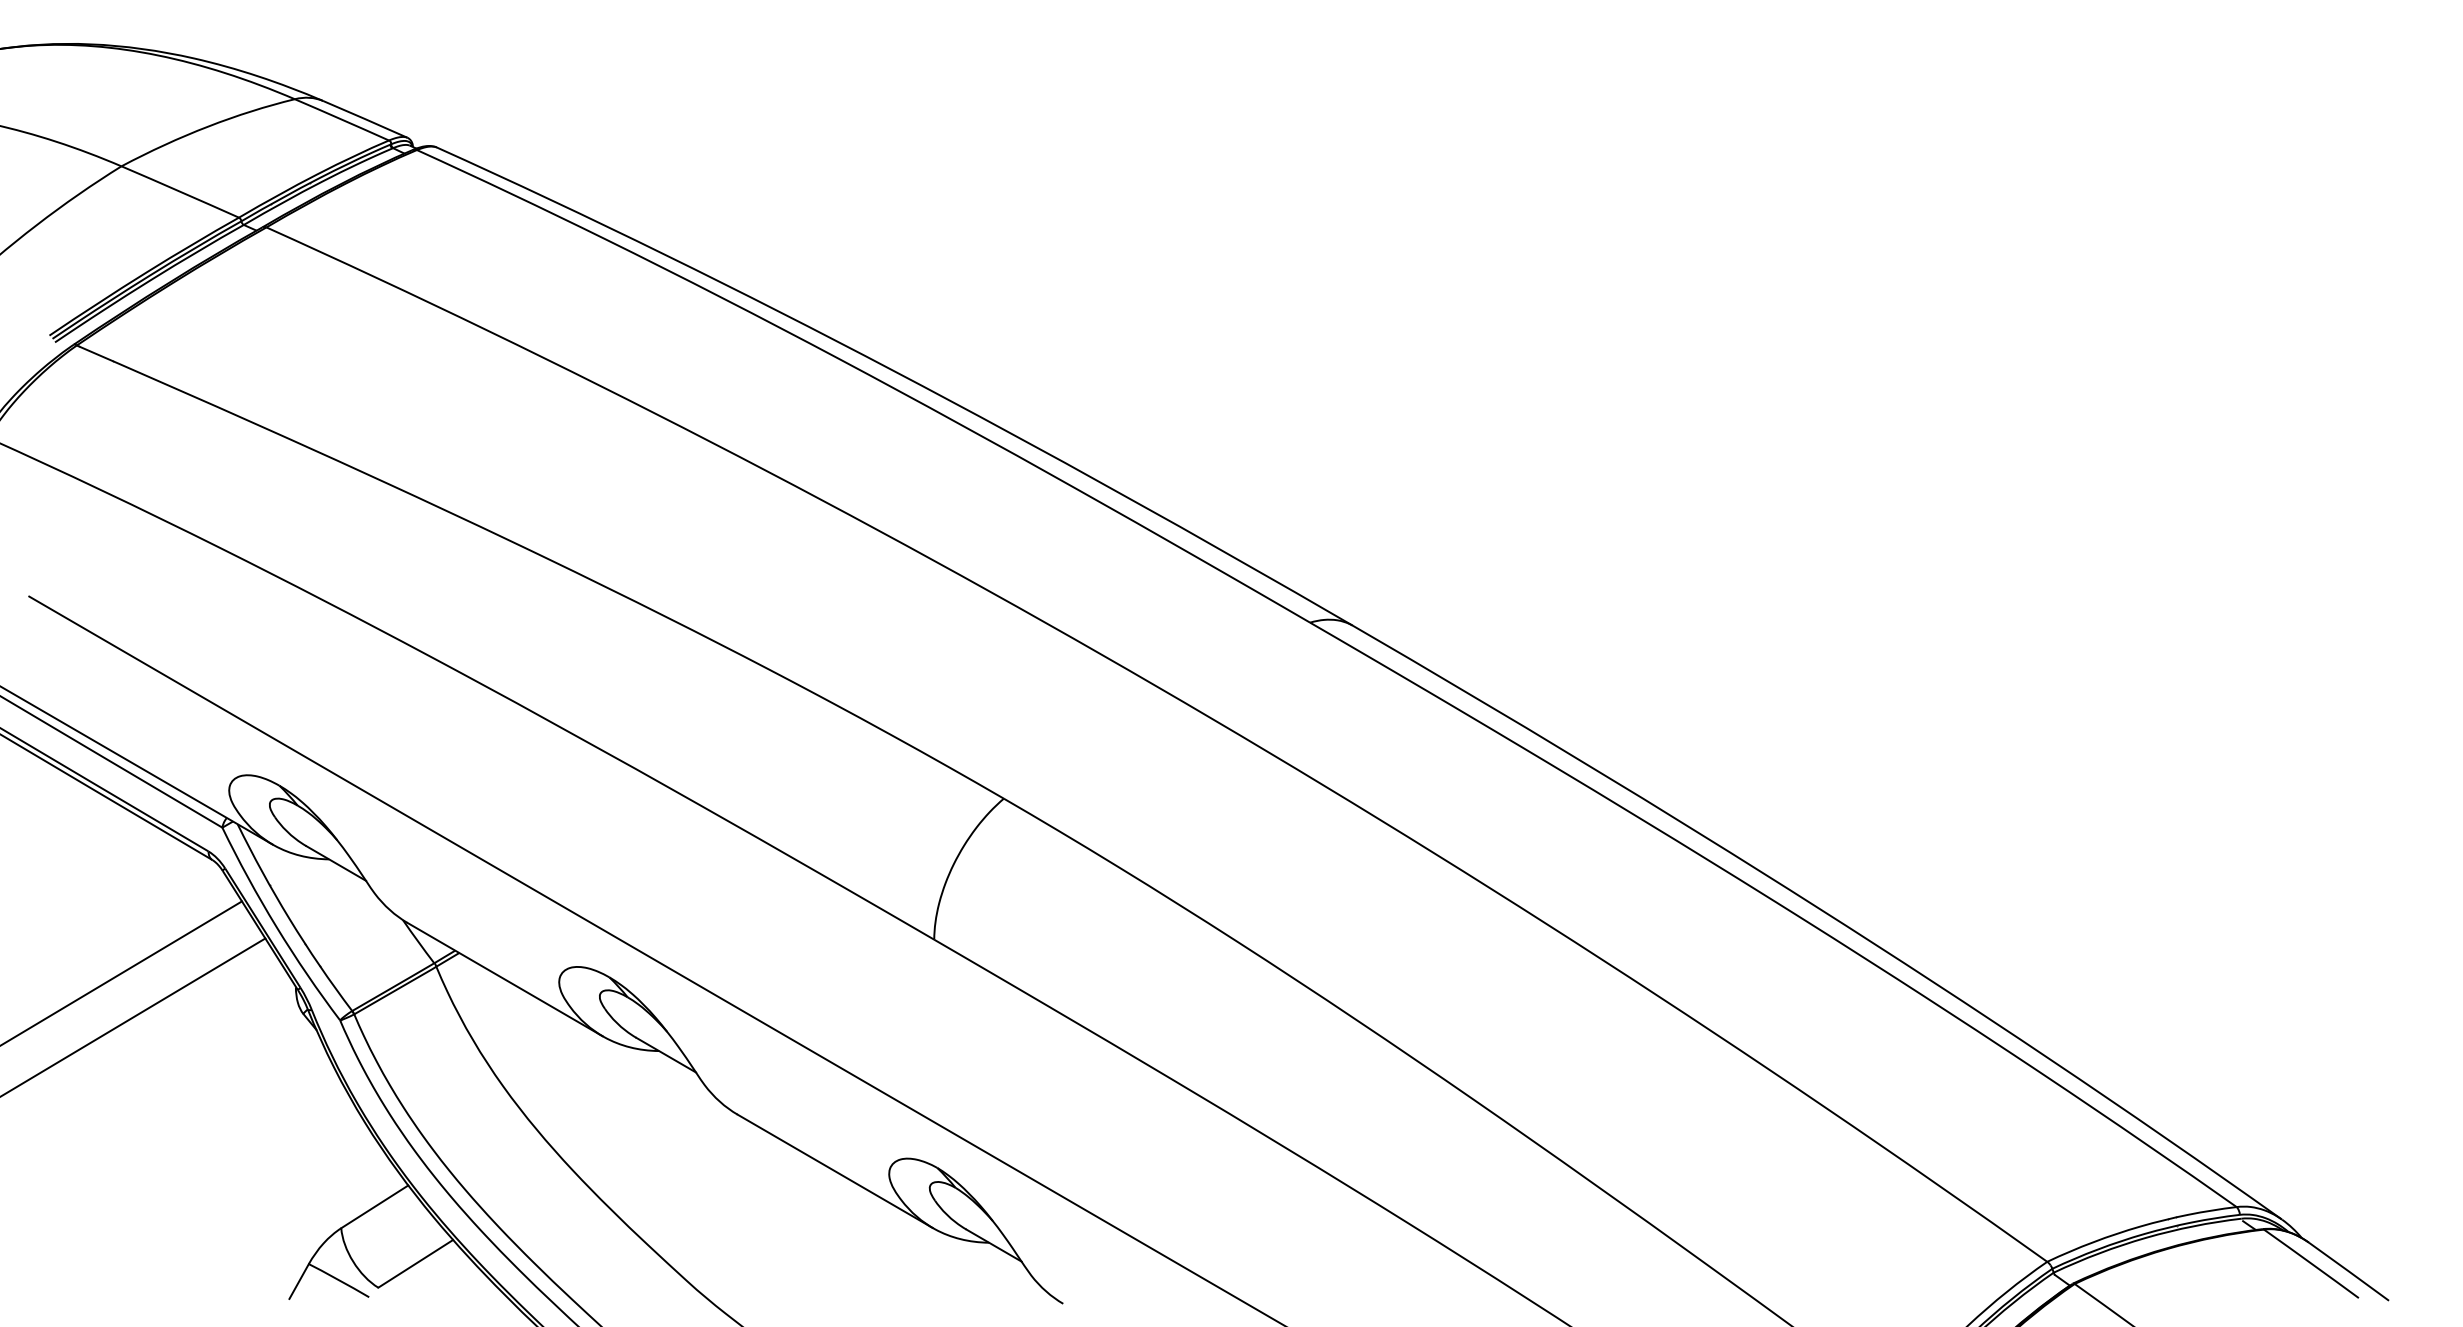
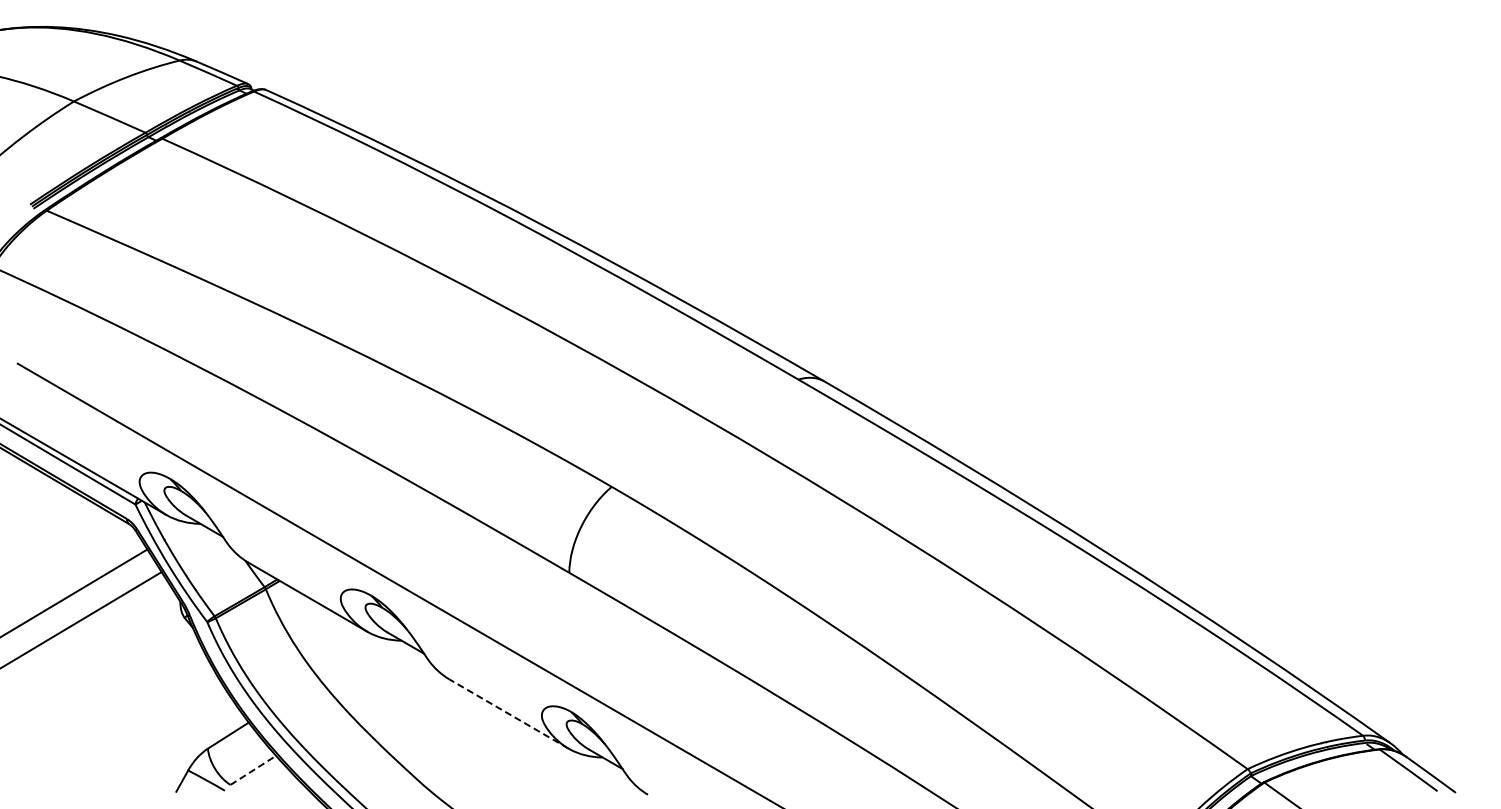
line: (834, 1170) -> (508, 713), solid -> dashed
line: (416, 1264) -> (253, 770), solid -> dashed

